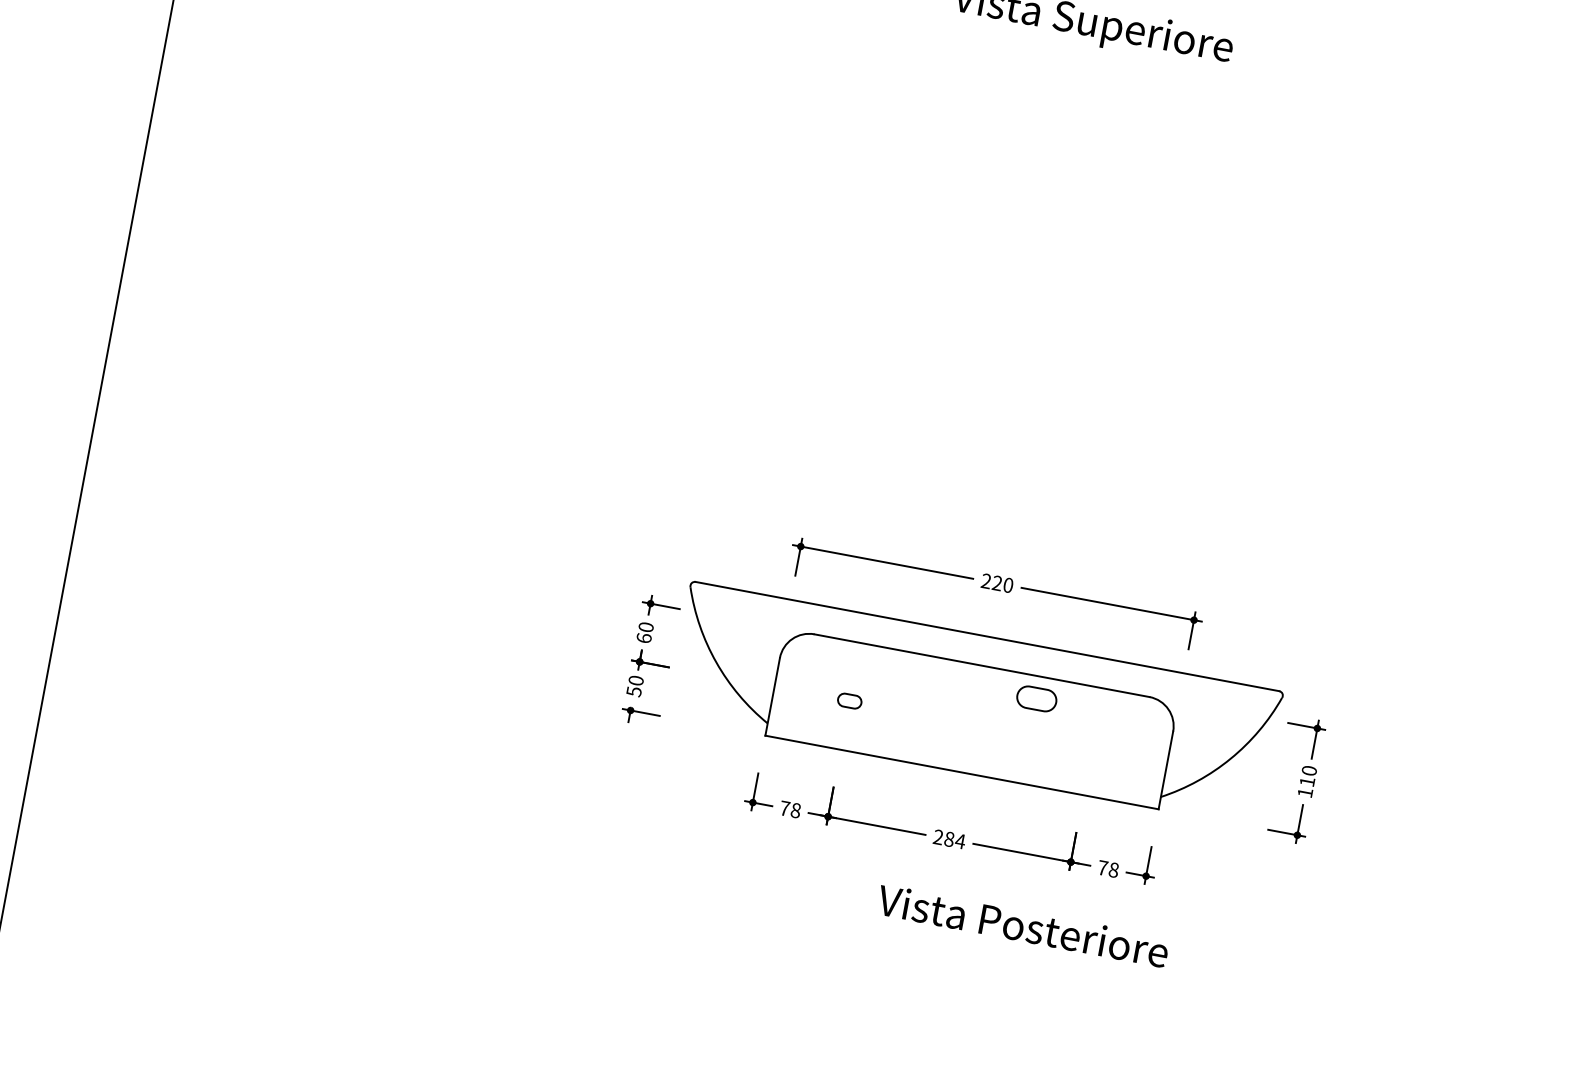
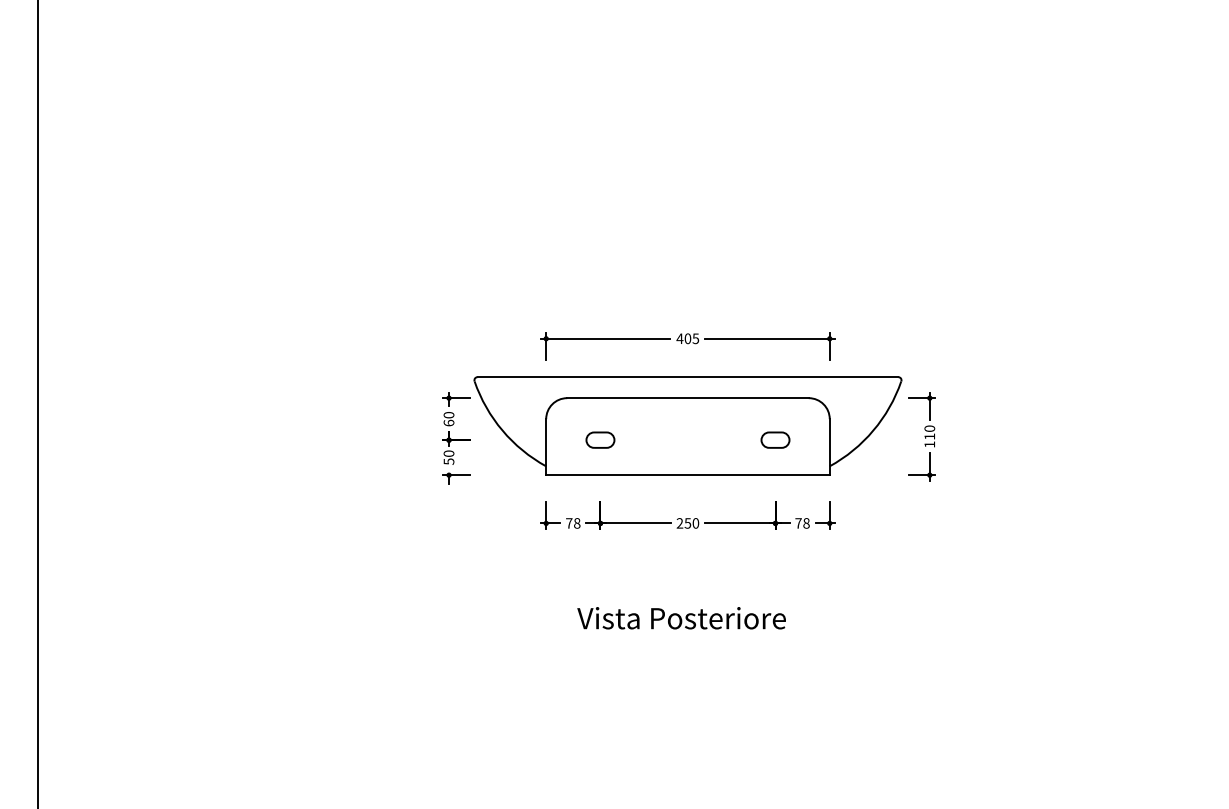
text: (996, 582) -> (687, 338), 220 -> 405
part: (1036, 697) -> (775, 439), moved
part: (849, 700) -> (600, 439), size x1.67
text: (954, 840) -> (691, 523), 284 -> 250
text: (1022, 926) -> (681, 618), moved

